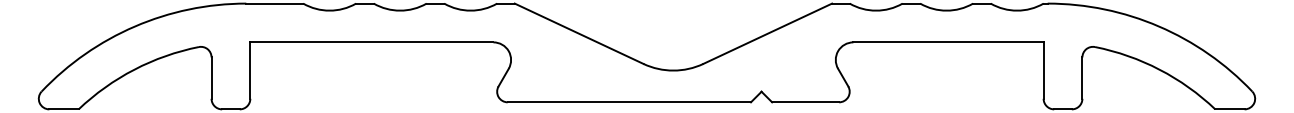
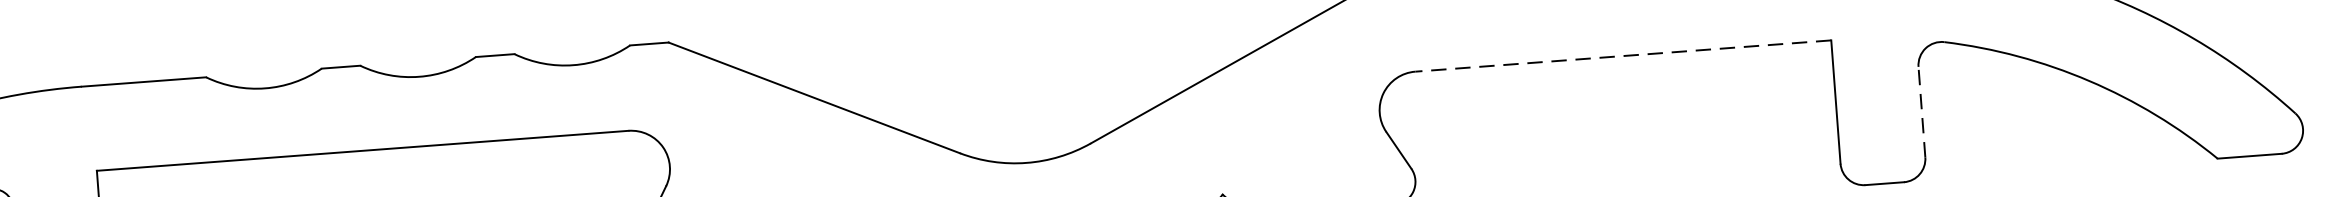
line: (948, 42) -> (1623, 56), solid -> dashed
line: (1082, 78) -> (1922, 112), solid -> dashed

